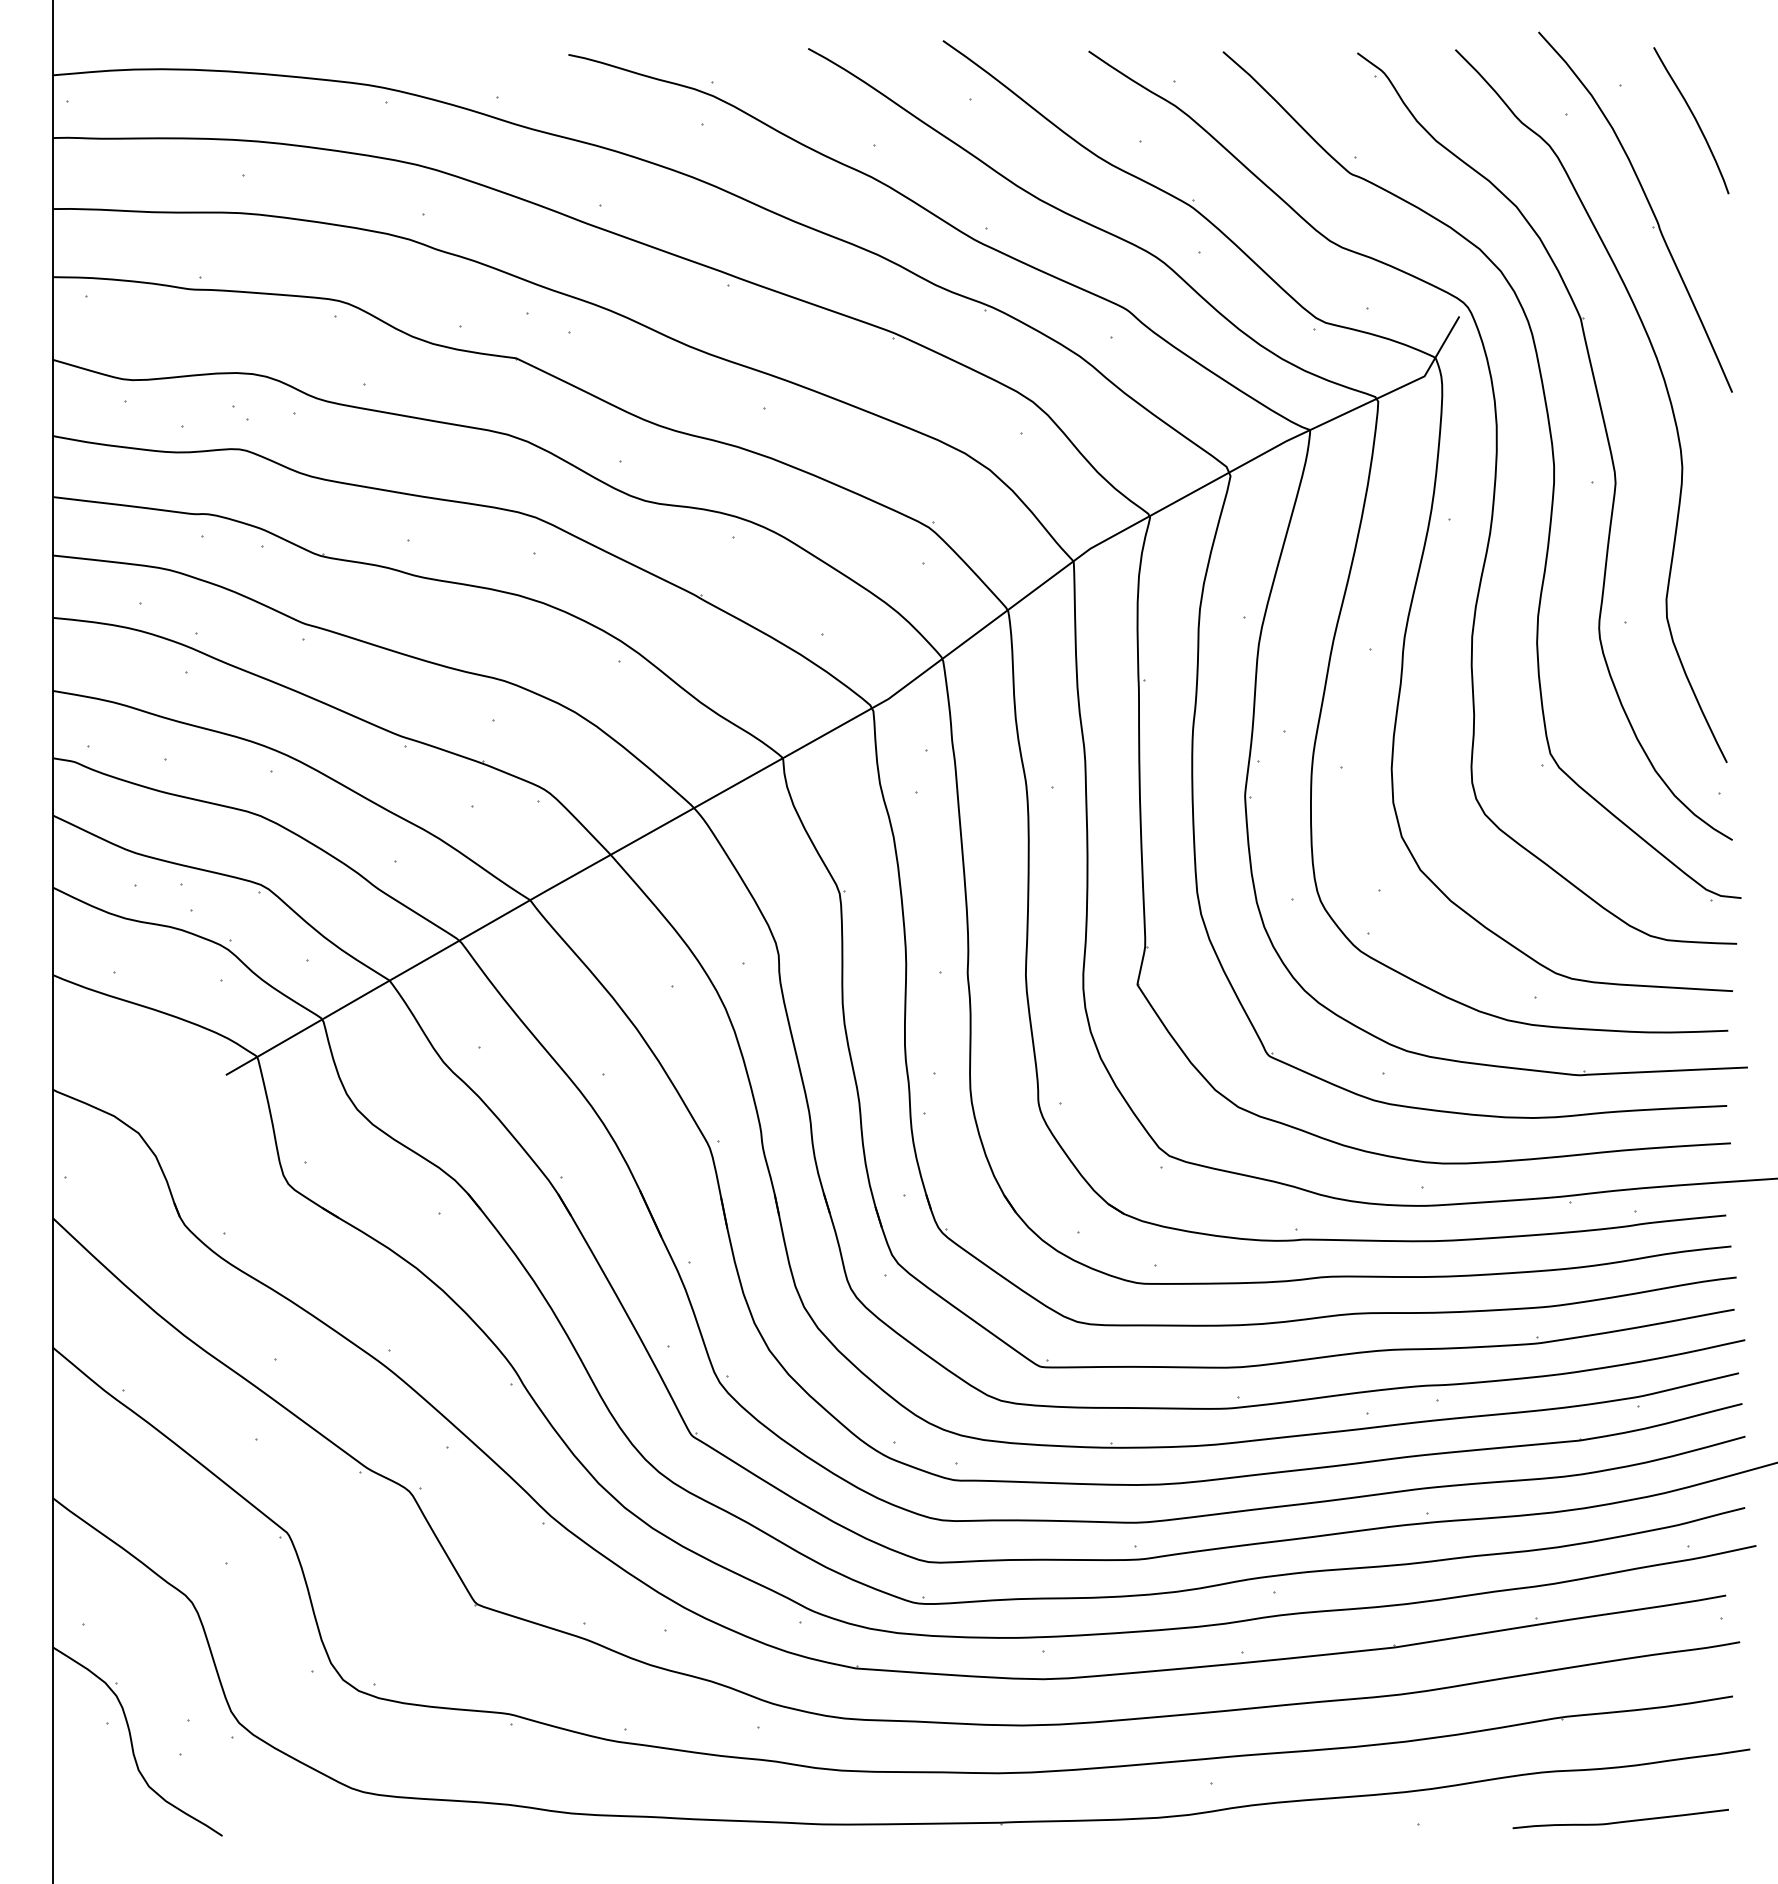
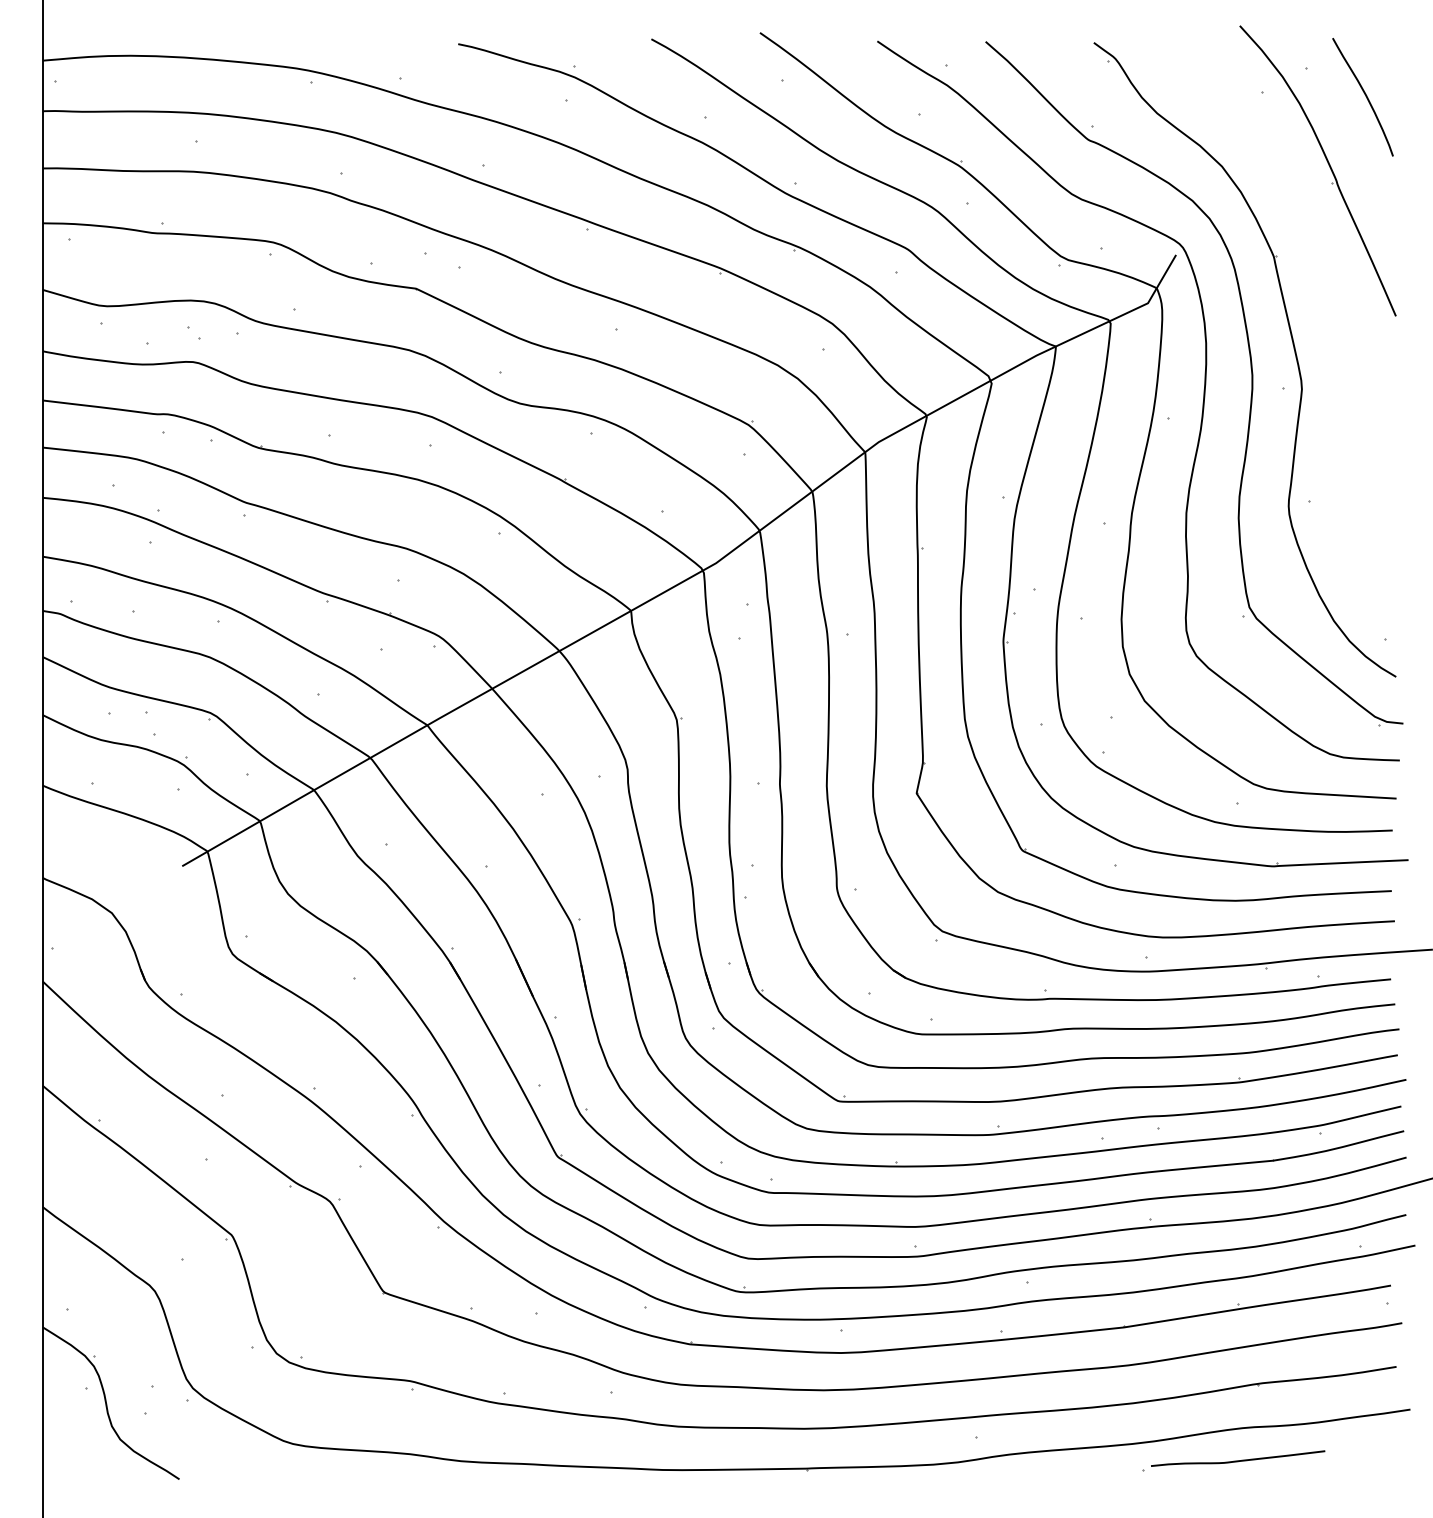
curve: (1664, 386) -> (1341, 311), removed
curve: (1621, 1821) -> (1238, 1460), moved

